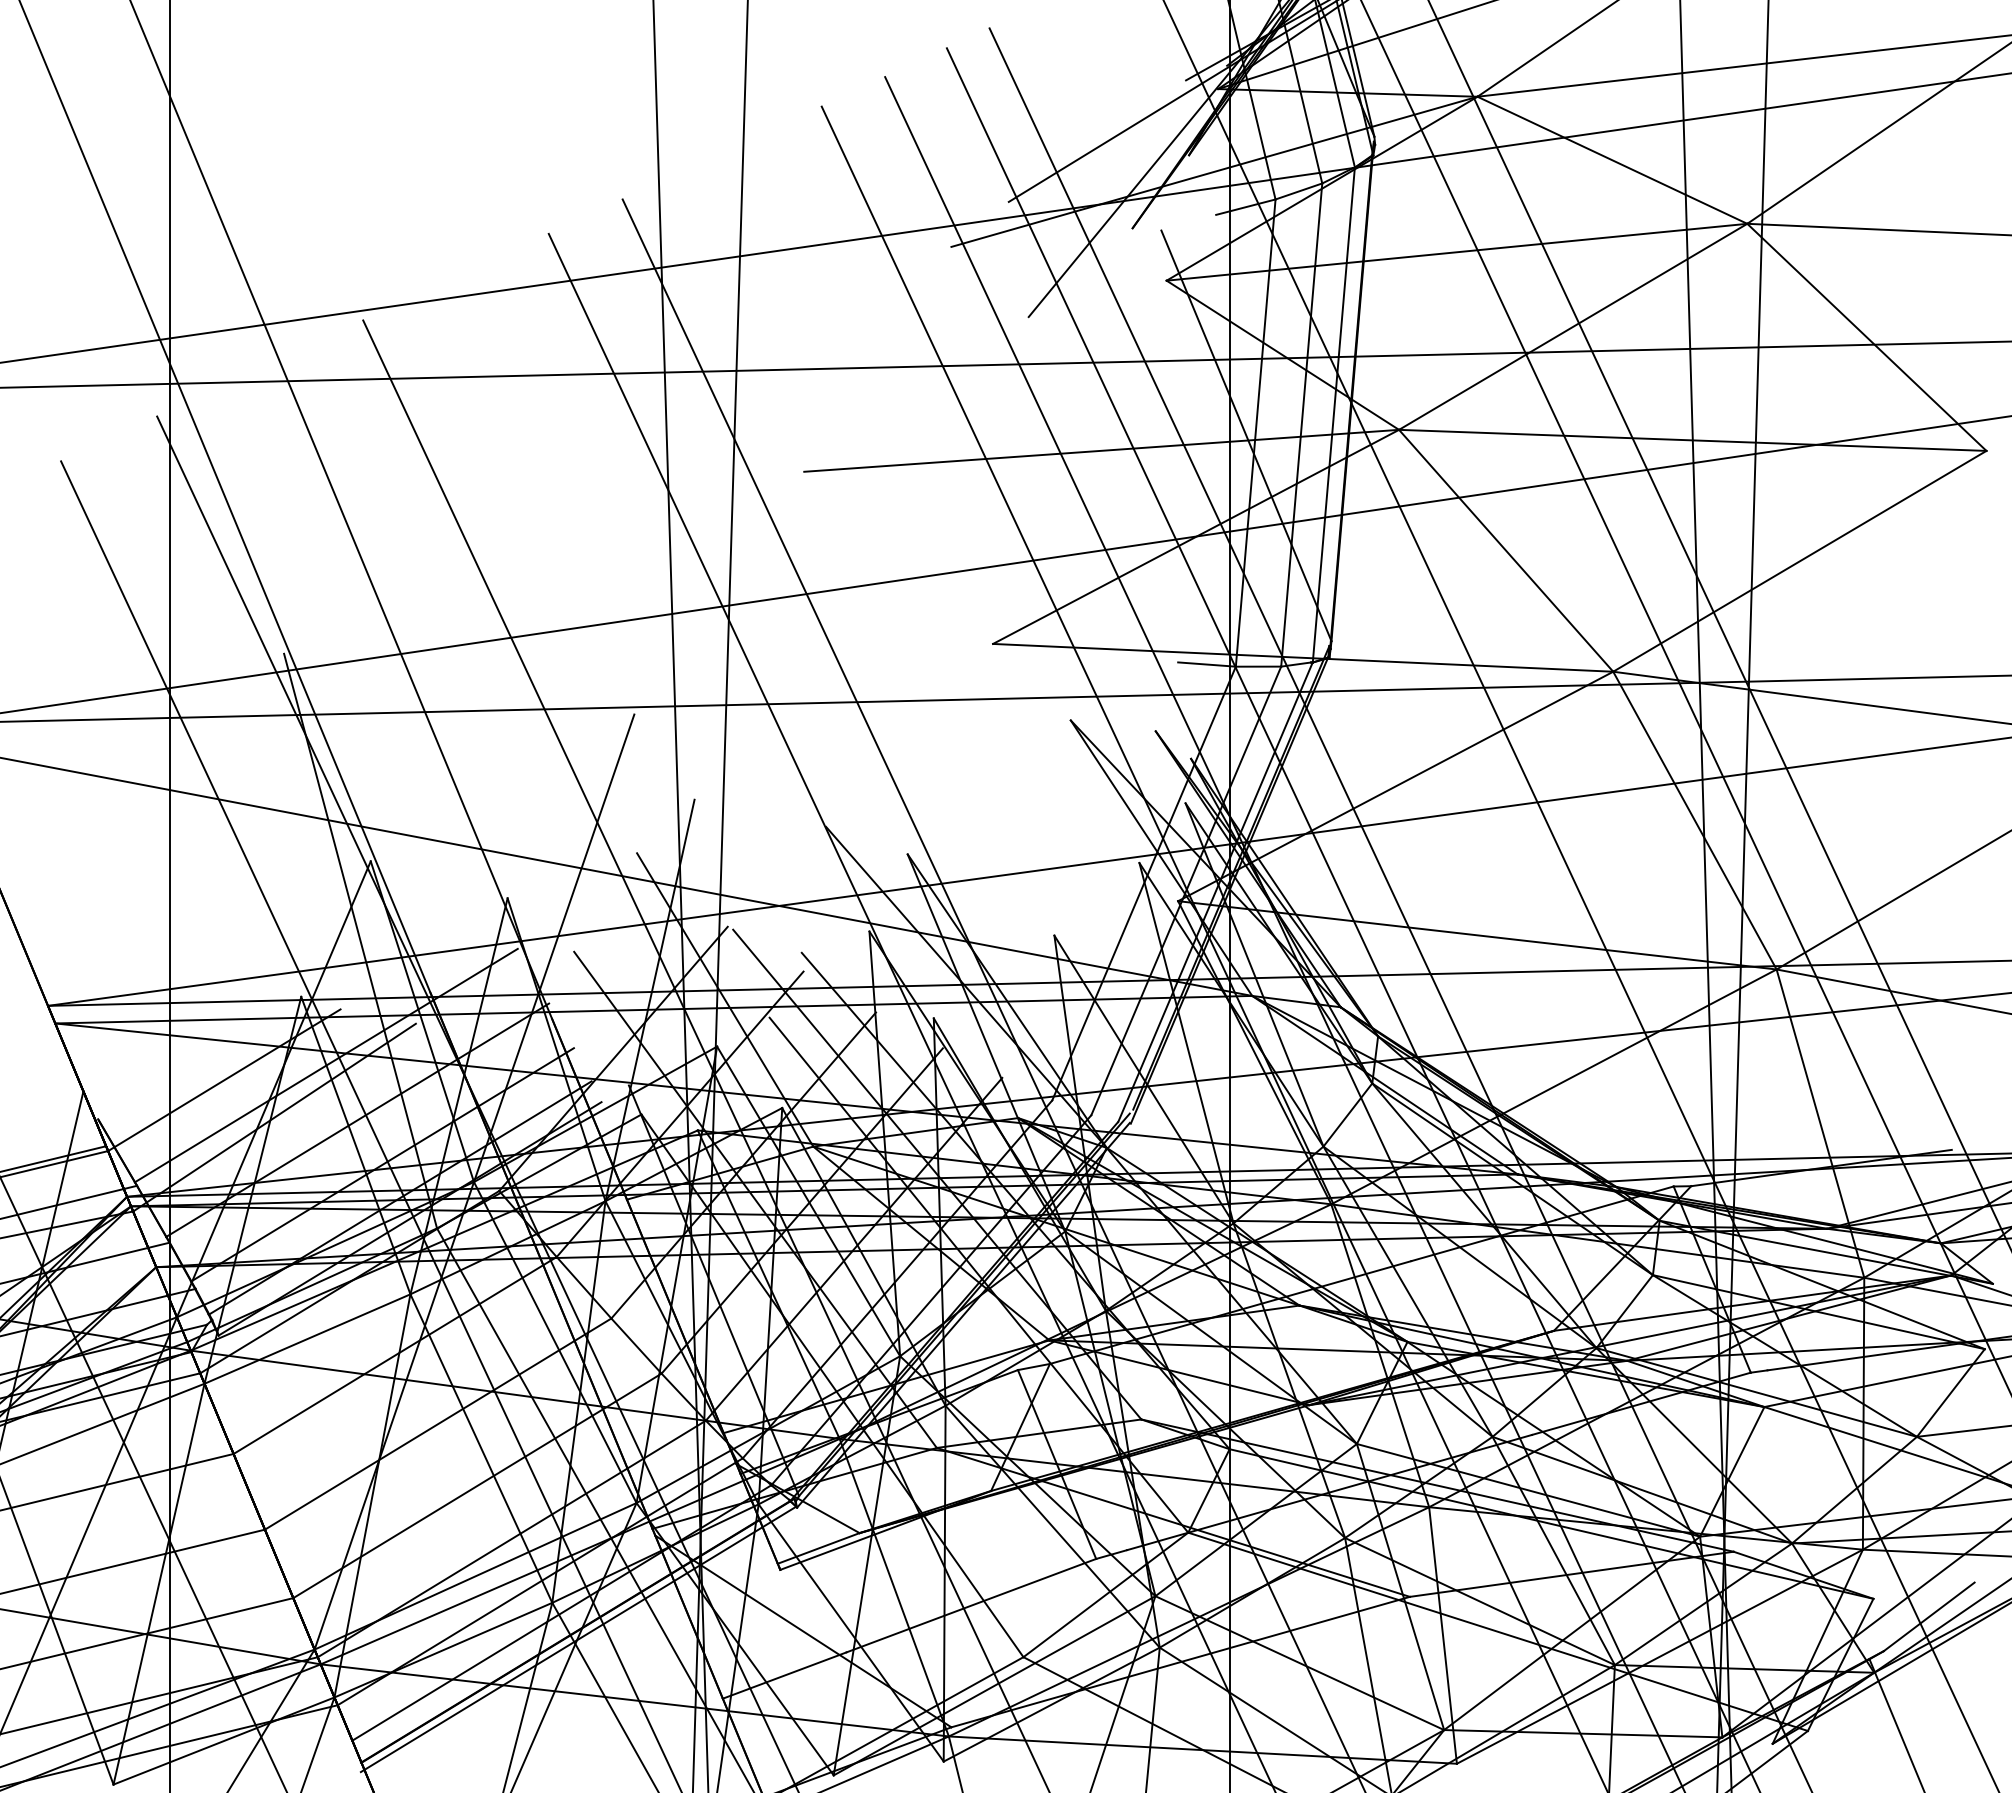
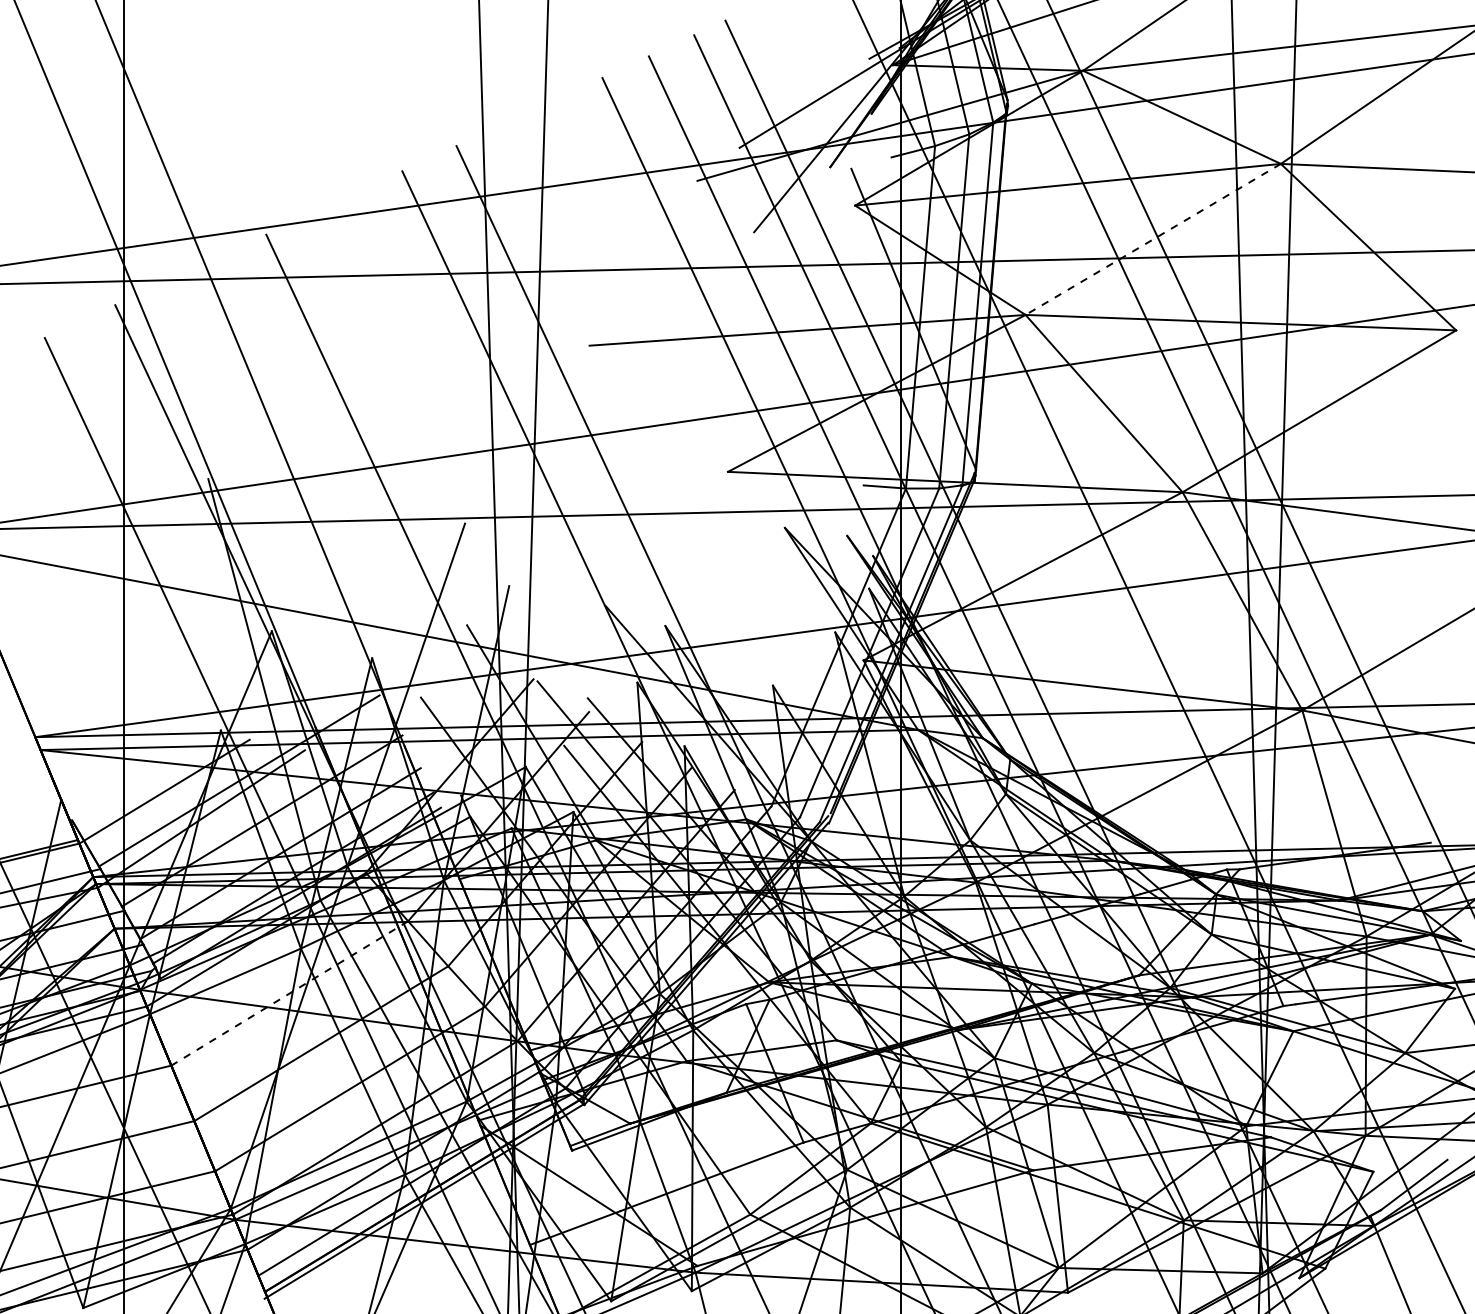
line: (1572, 327) -> (1152, 239), solid -> dashed
line: (394, 1355) -> (289, 993), solid -> dashed

